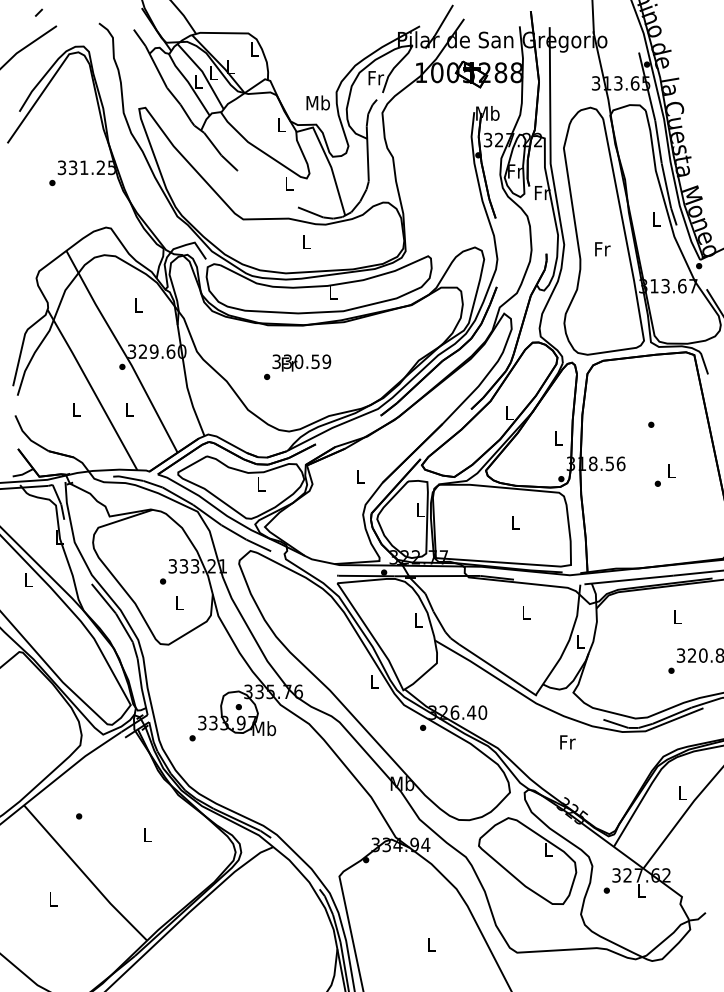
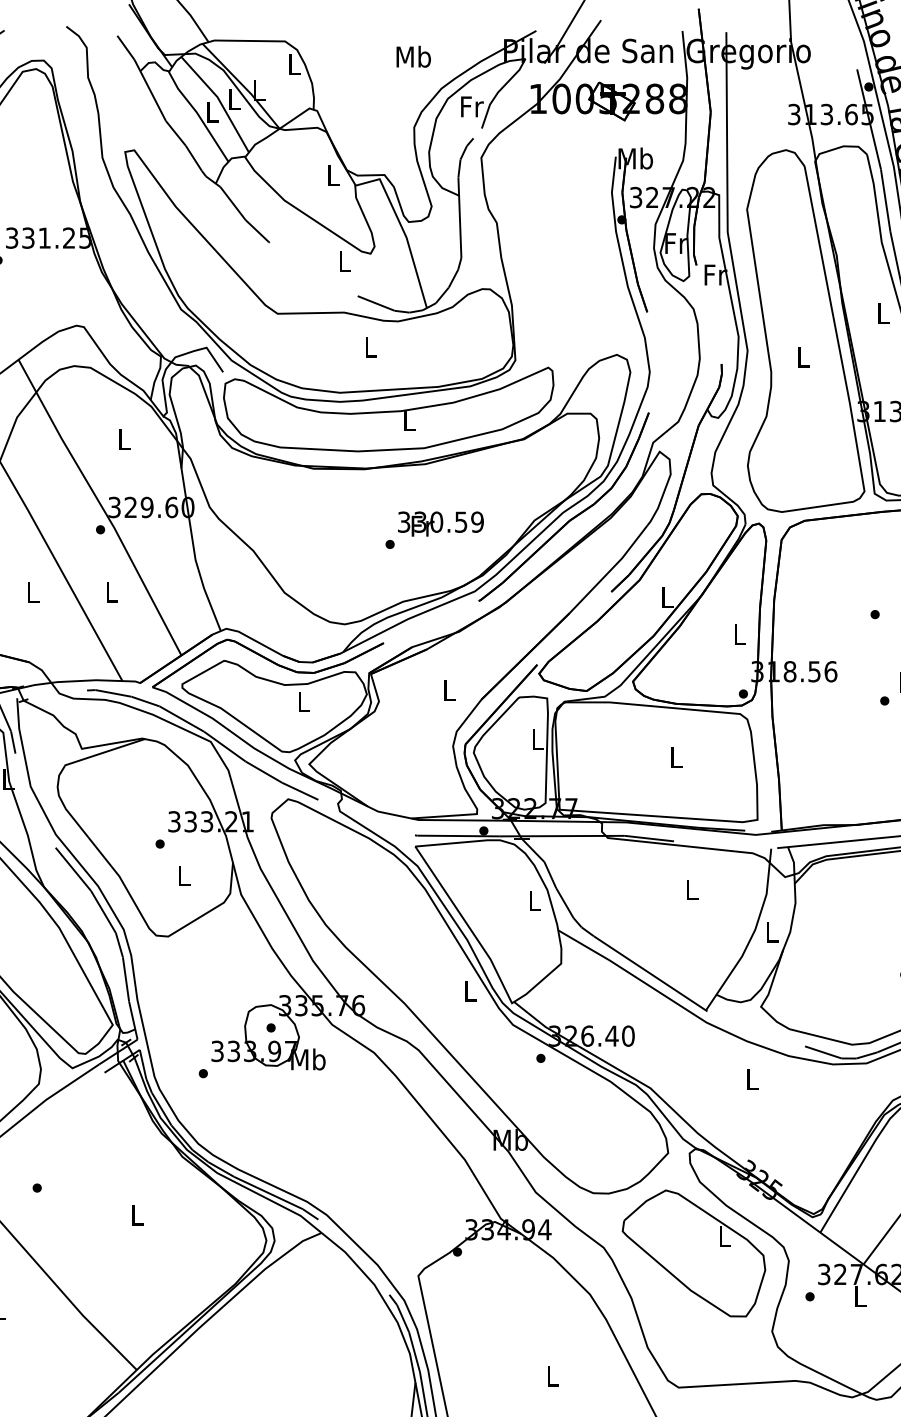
text: (317, 102) -> (412, 56), moved
text: (602, 249) -> (803, 357), Fr -> L
text: (297, 366) -> (434, 529), moved
text: (567, 742) -> (752, 1079), Fr -> L

